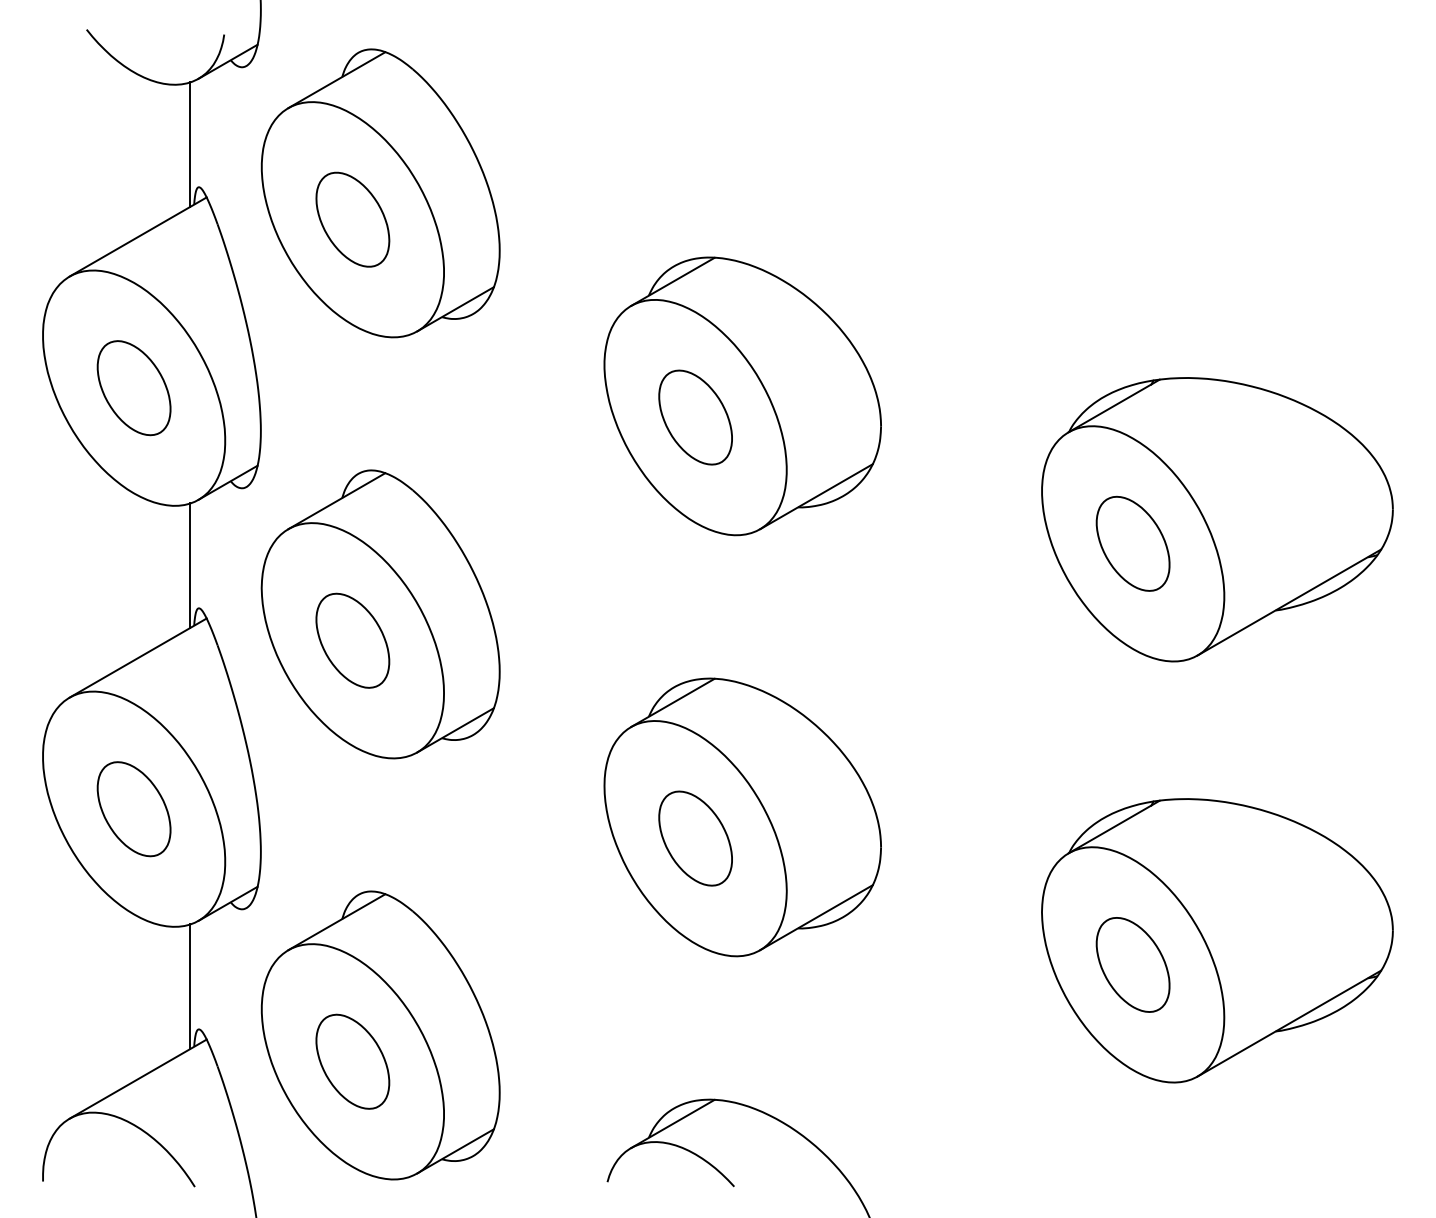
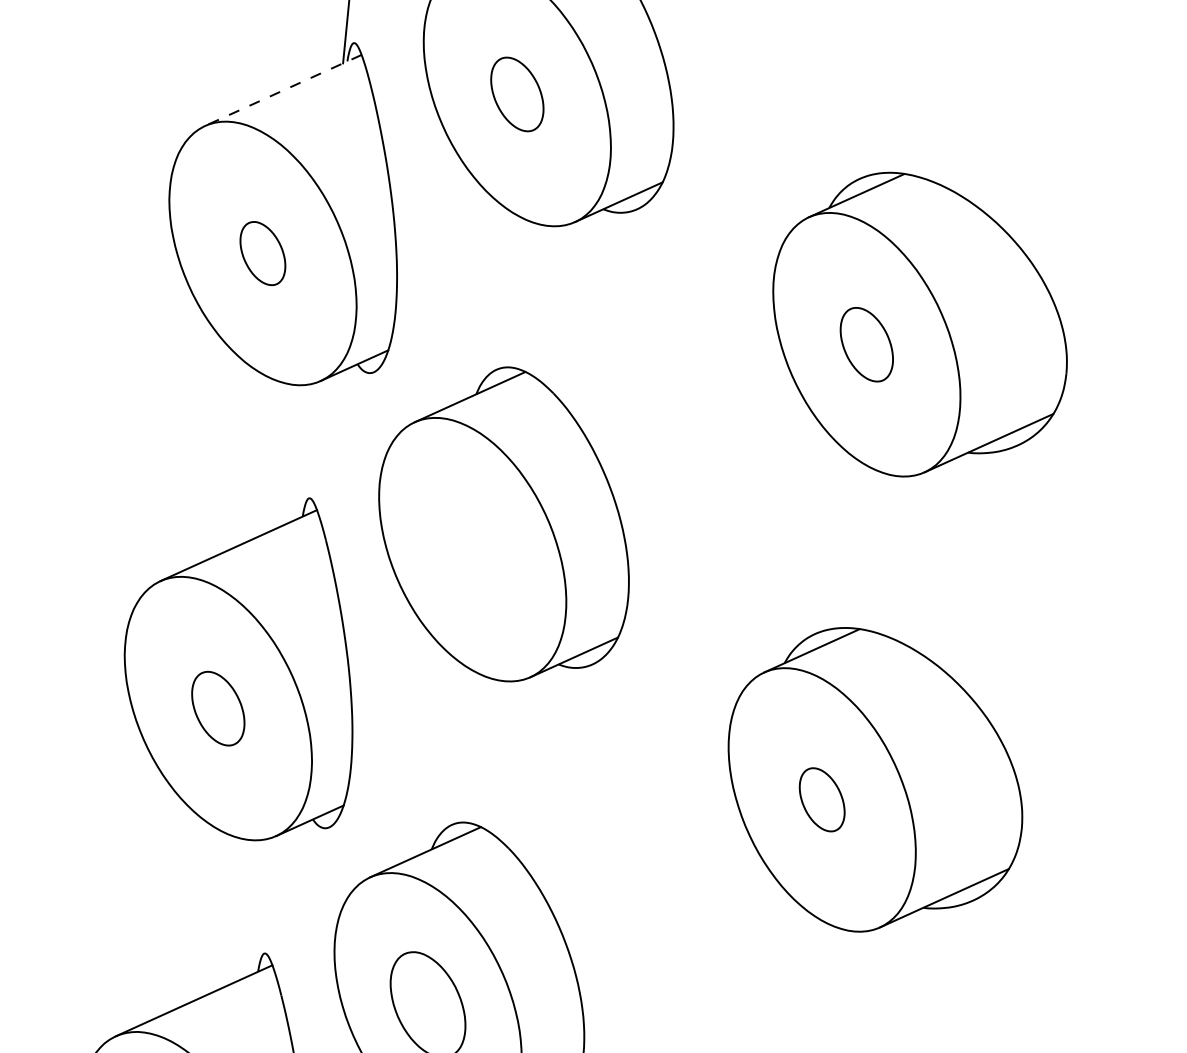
part: (352, 219) -> (516, 94), size x0.7
line: (137, 237) -> (282, 90), solid -> dashed
part: (133, 388) -> (262, 253), size x0.6
part: (695, 417) -> (866, 344), size x0.7
line: (190, 565) -> (305, 451), removed
part: (352, 640) -> (472, 549), removed
part: (133, 809) -> (217, 708), size x0.7
part: (695, 838) -> (822, 799), size x0.6
line: (190, 986) -> (260, 906), removed

